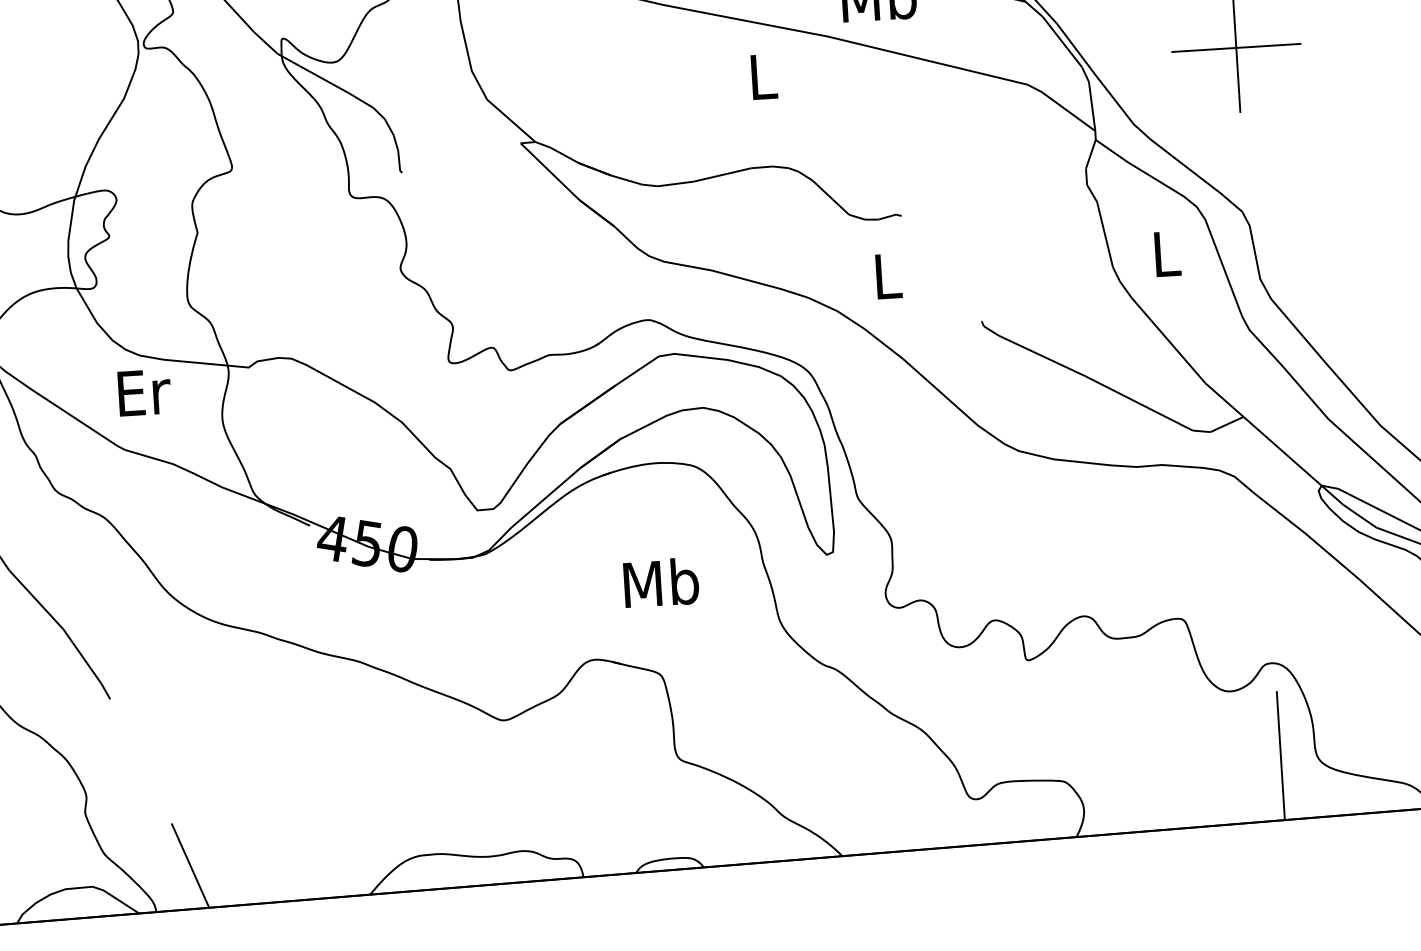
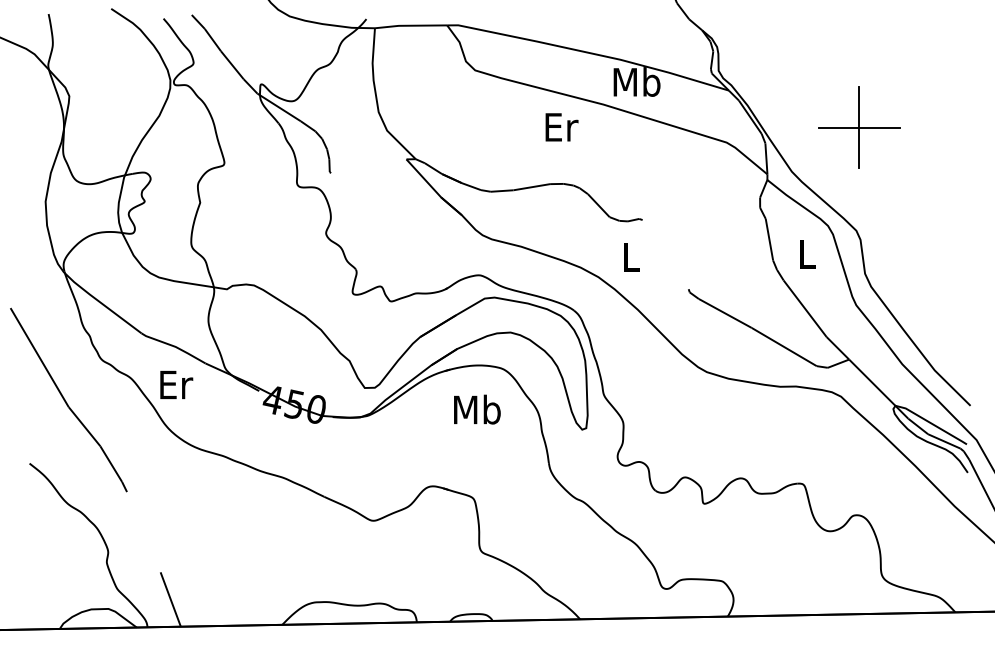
text: (763, 77) -> (561, 127), L -> Er
text: (144, 391) -> (176, 384), moved
text: (661, 582) -> (477, 409), moved
line: (1281, 755) -> (859, 573), removed

